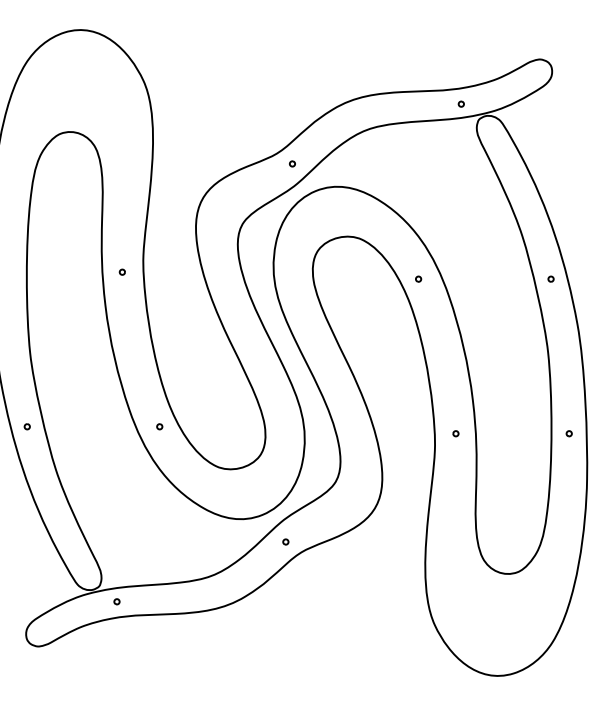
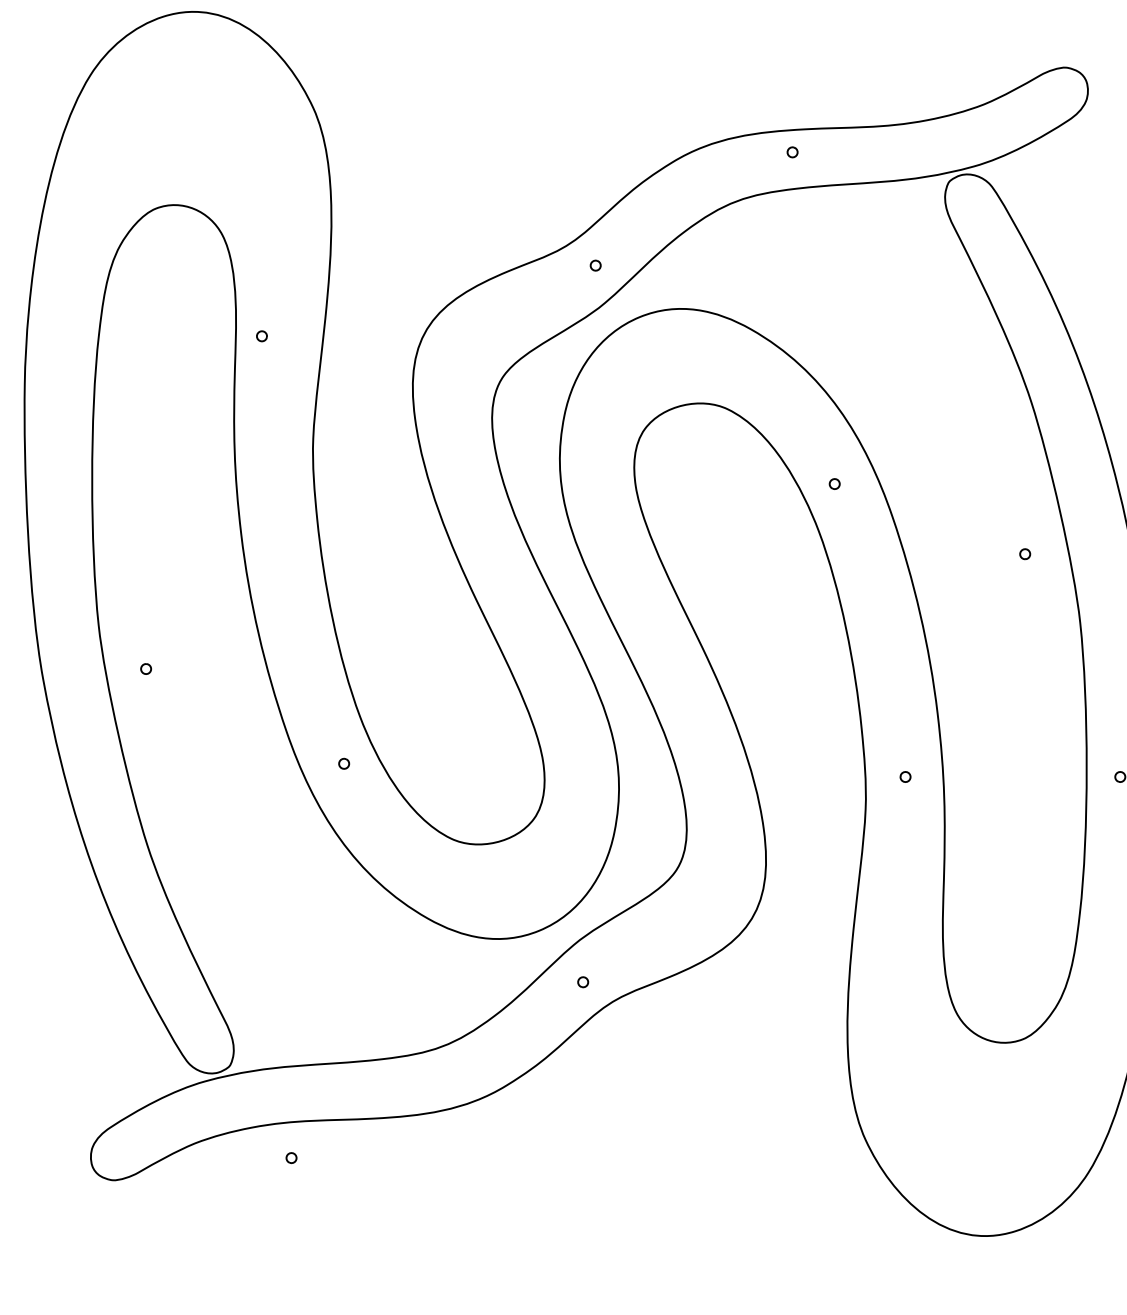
part: (460, 103) -> (790, 151), moved
part: (121, 271) -> (260, 334), moved
part: (550, 278) -> (1024, 552), moved
part: (26, 426) -> (144, 668), moved
part: (116, 601) -> (290, 1157), moved

